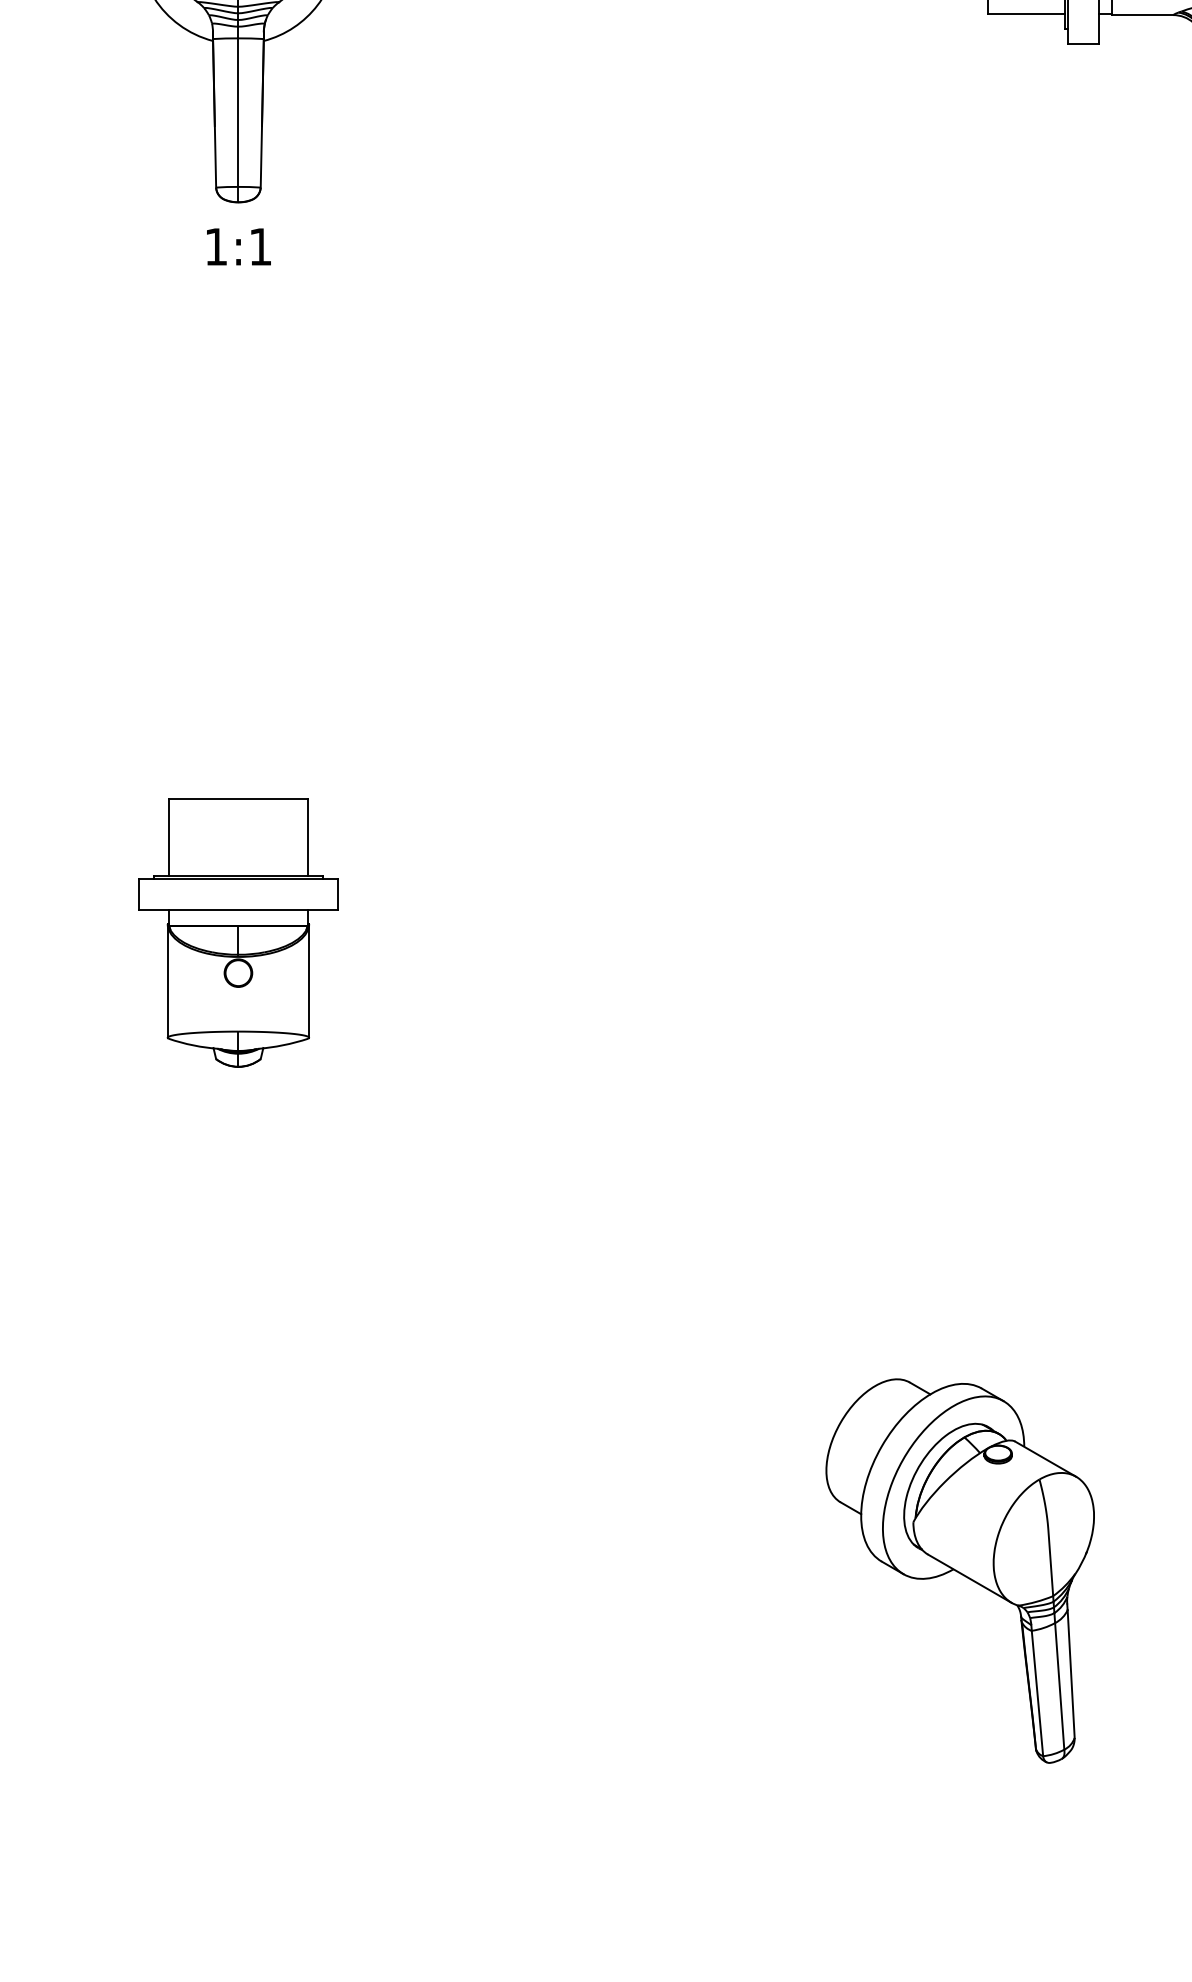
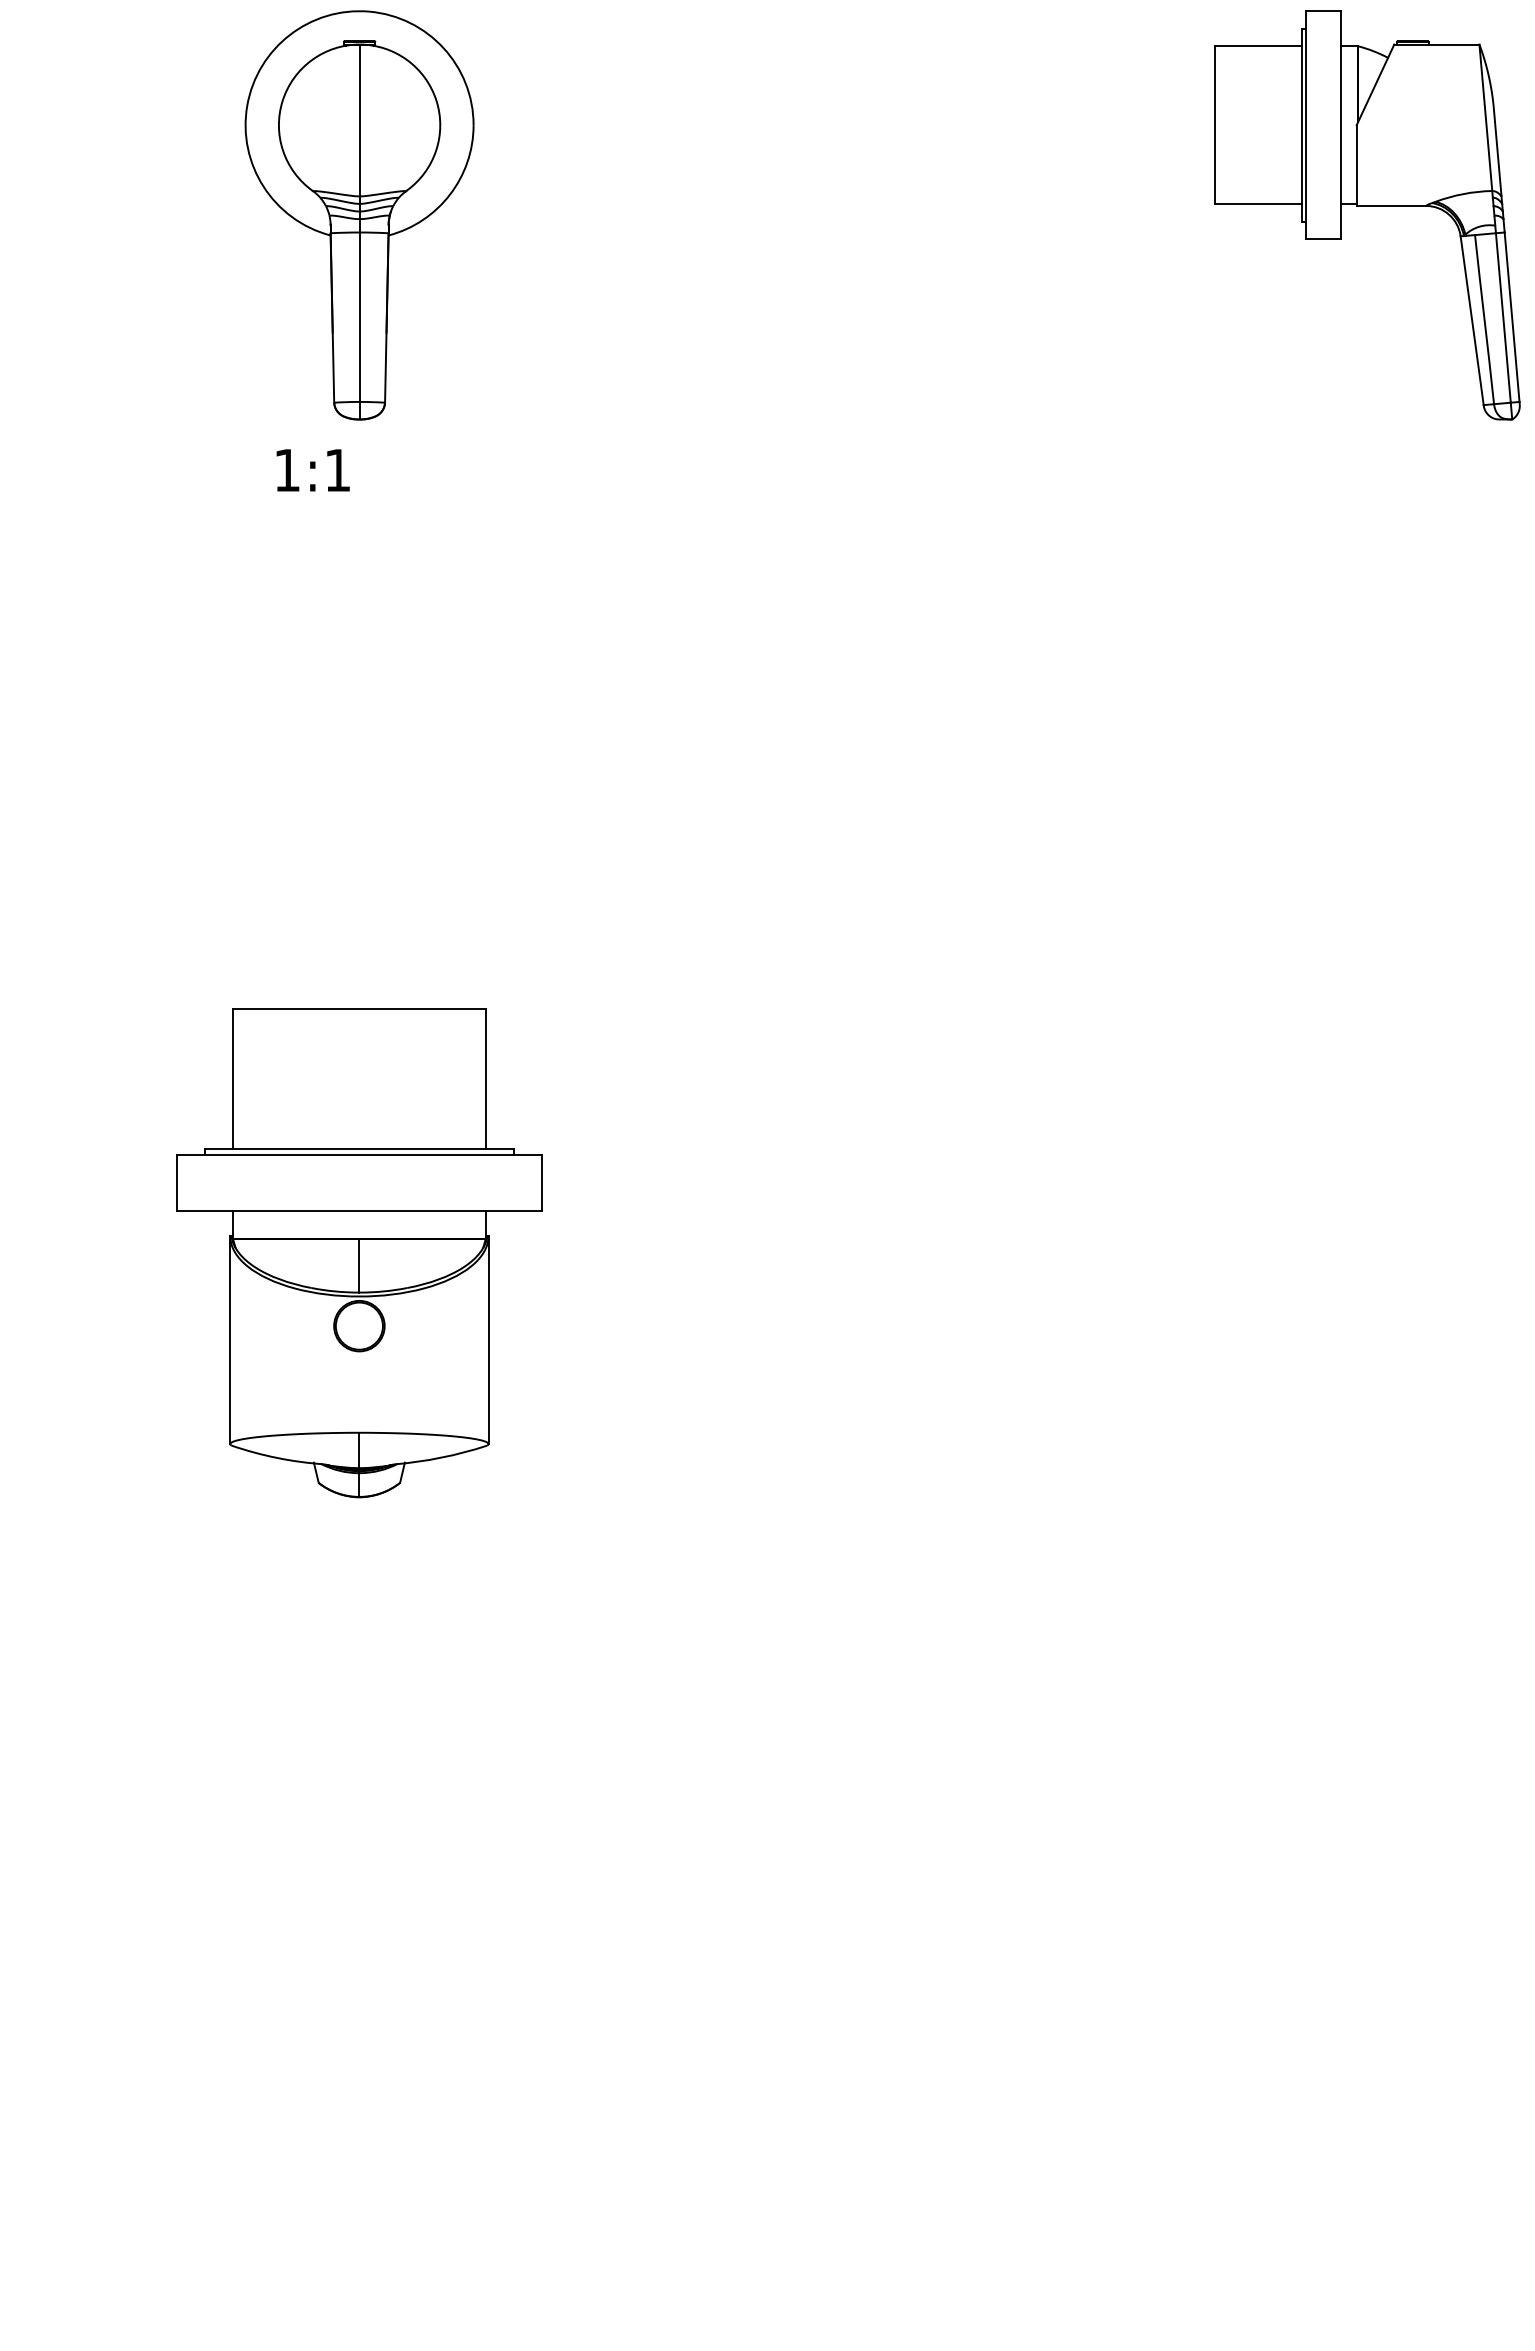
text: (238, 247) -> (312, 470), moved
part: (238, 933) -> (359, 1253), size x1.6
part: (959, 1570) -> (1182, 1980), removed

